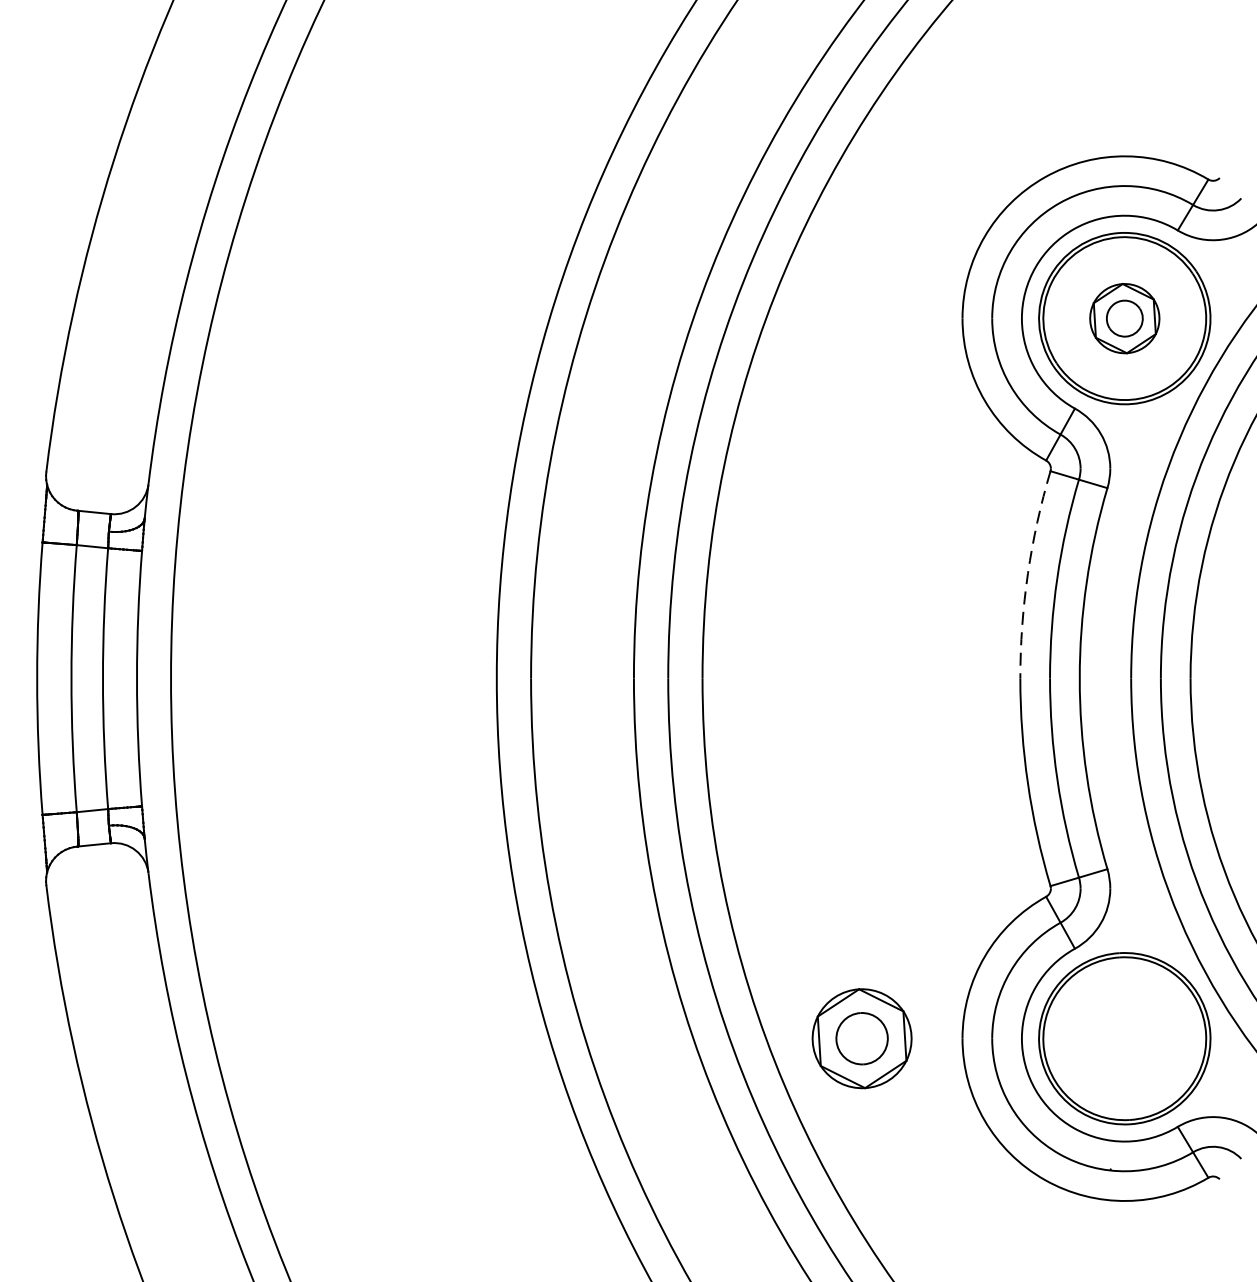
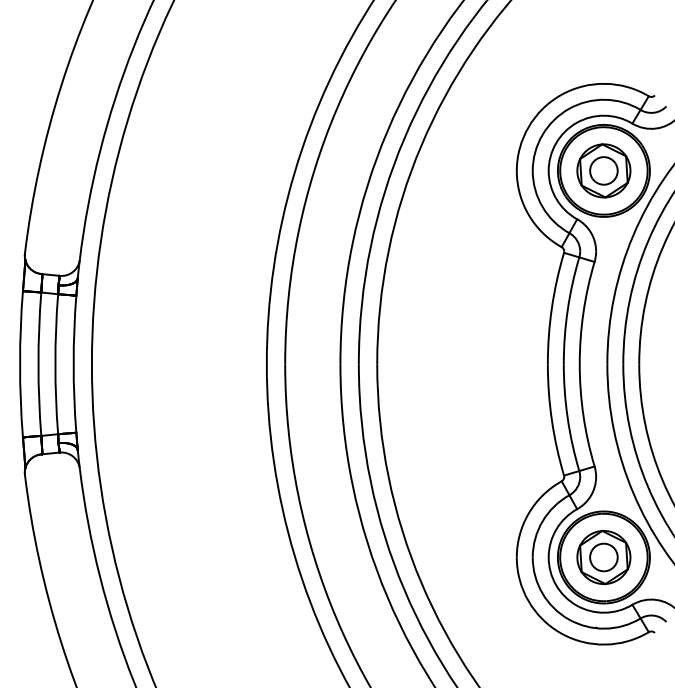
part: (1124, 317) -> (603, 170), size x1.43
arc: (1027, 573) -> (551, 307), dashed -> solid
part: (861, 1038) -> (603, 557), moved

